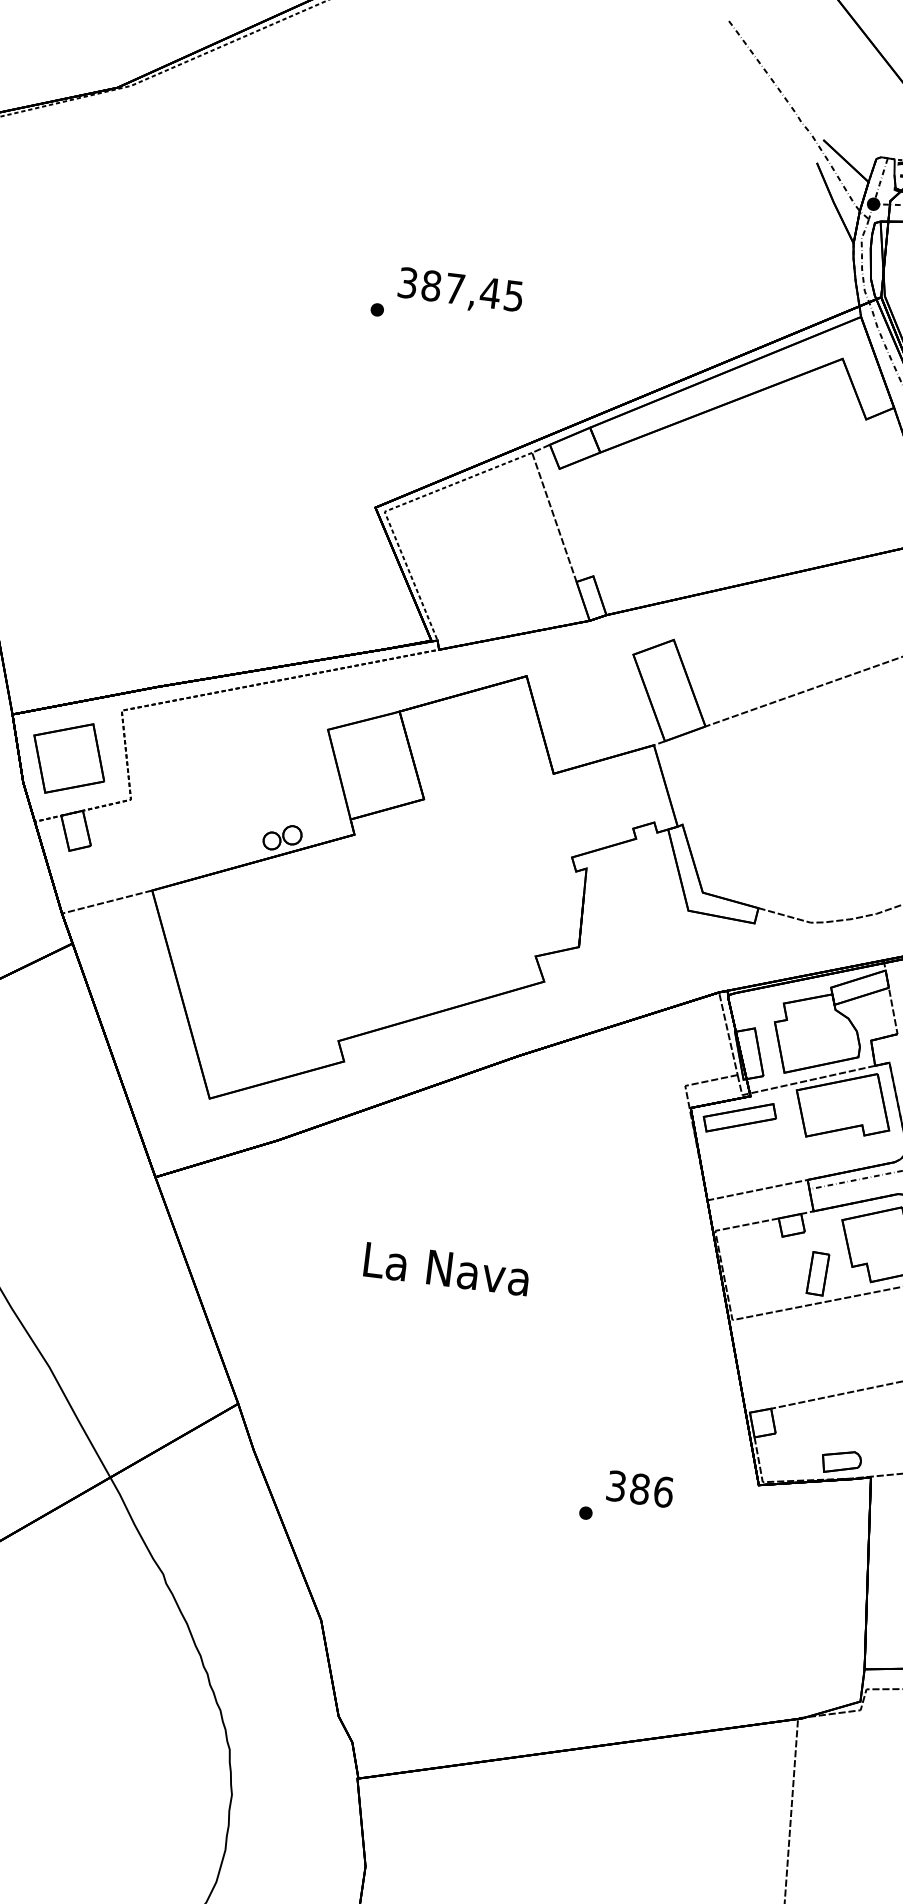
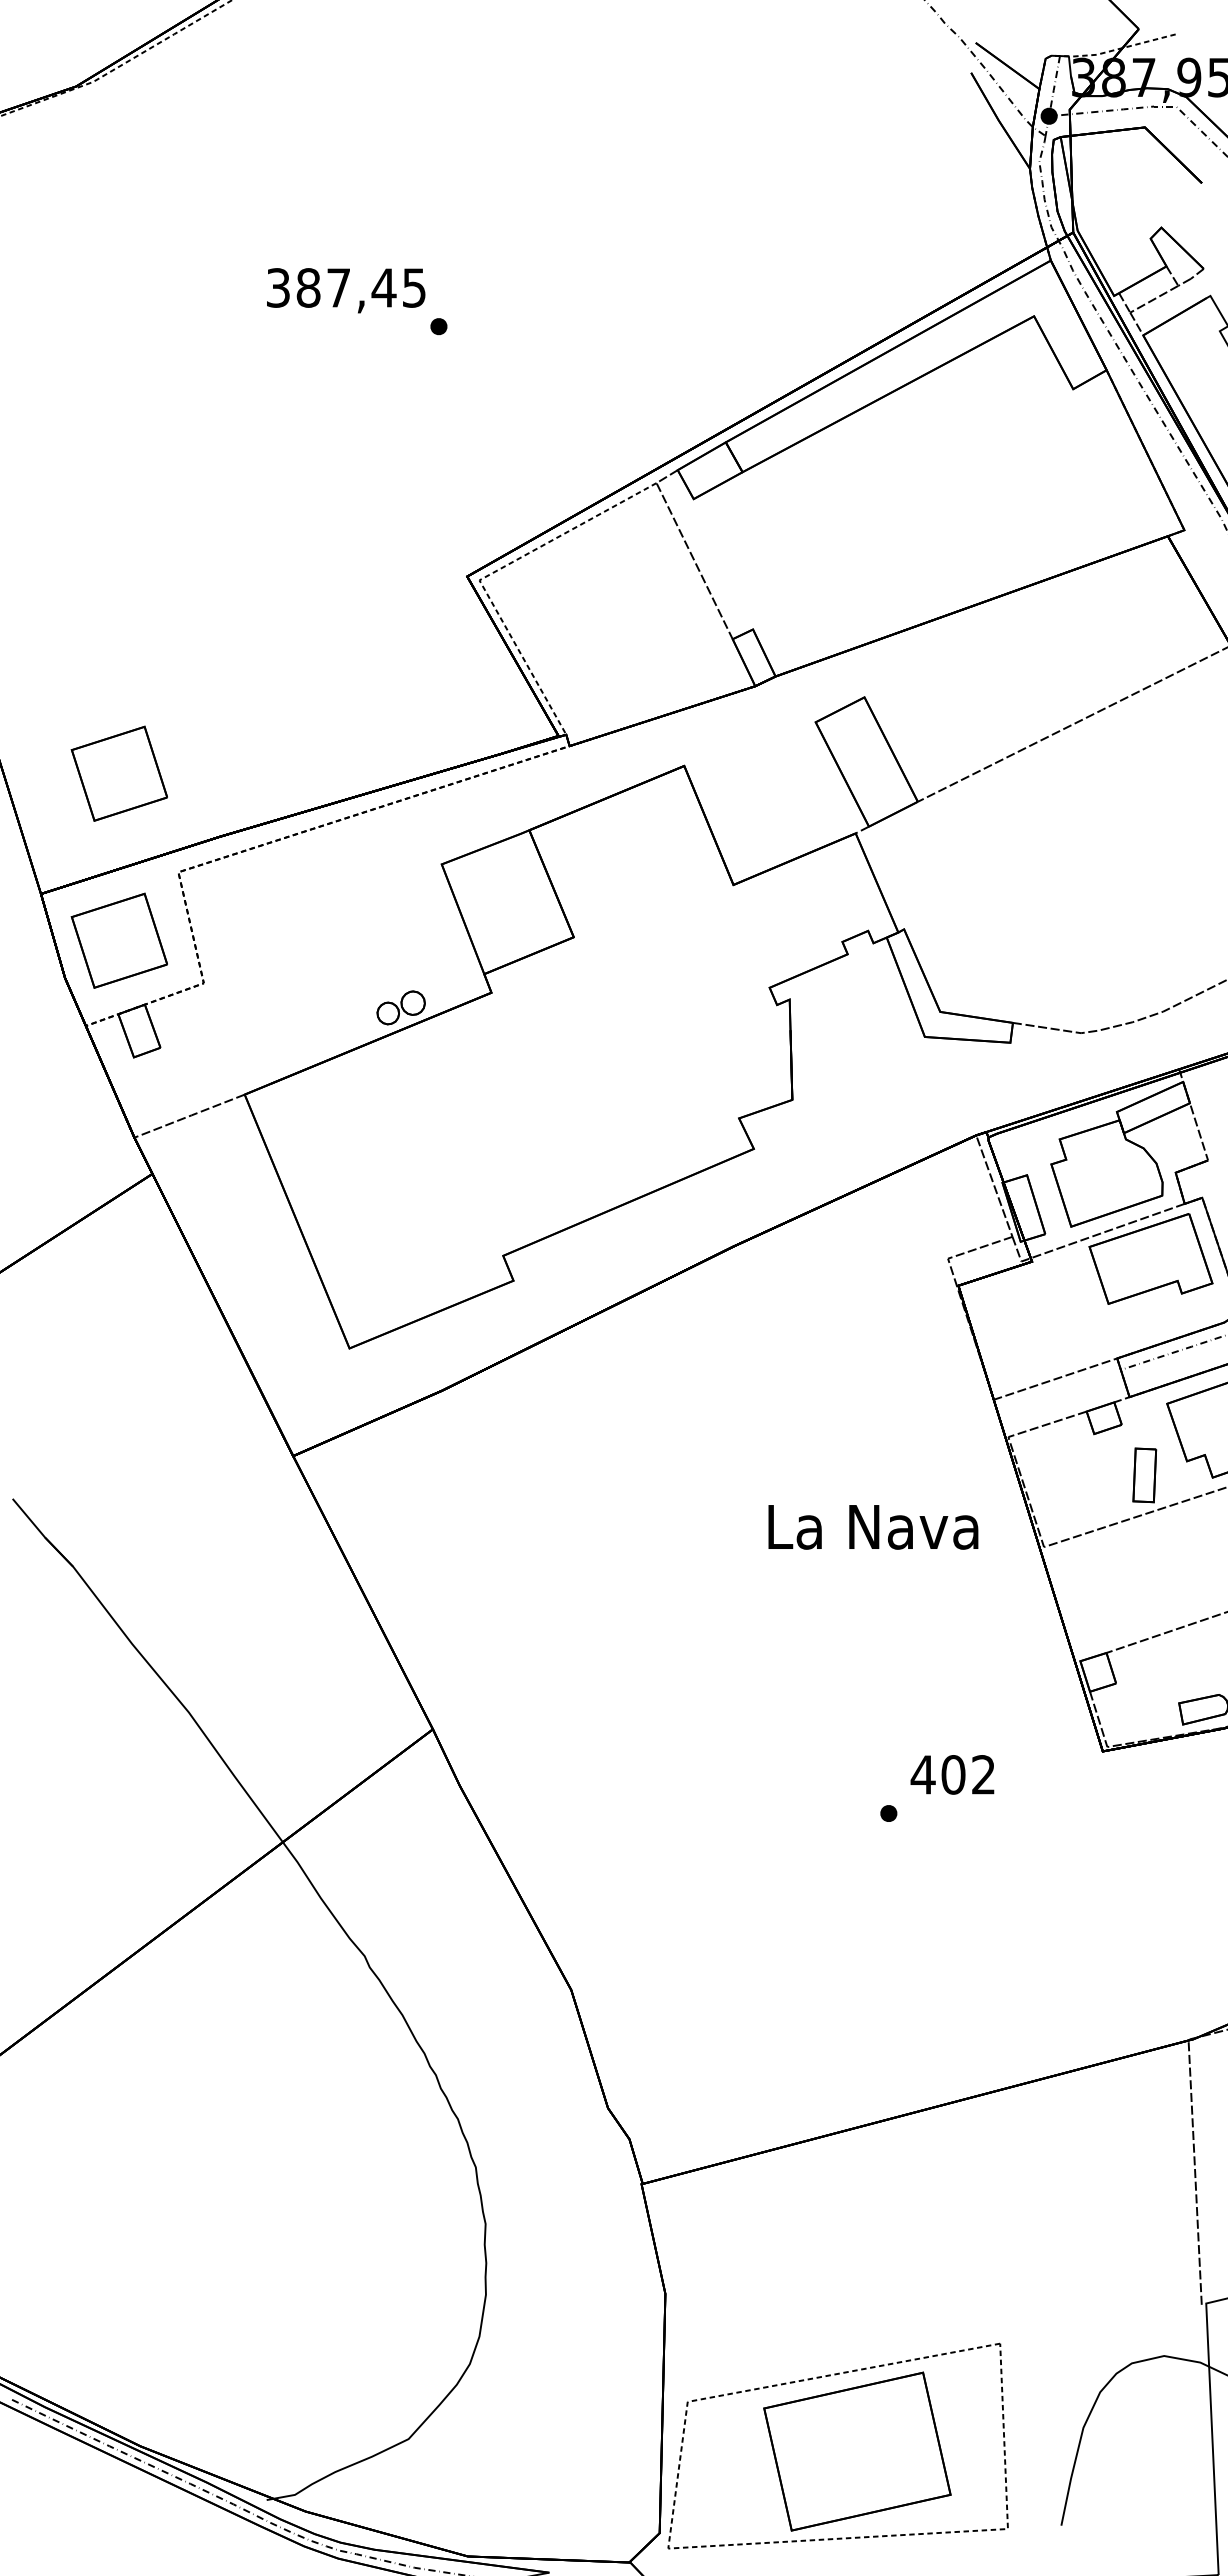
text: (460, 291) -> (346, 290), moved
part: (84, 627) -> (118, 773), added
part: (739, 1116) -> (1021, 1289), removed
text: (446, 1269) -> (873, 1527), moved
text: (639, 1488) -> (952, 1774), 386 -> 402

